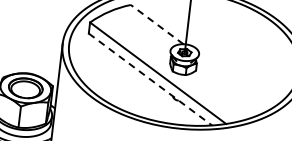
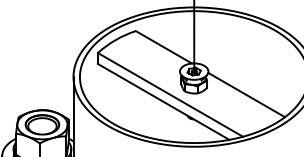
line: (156, 24) -> (163, 47), dashed -> solid
line: (150, 79) -> (163, 101), dashed -> solid
line: (234, 81) -> (246, 94), added

